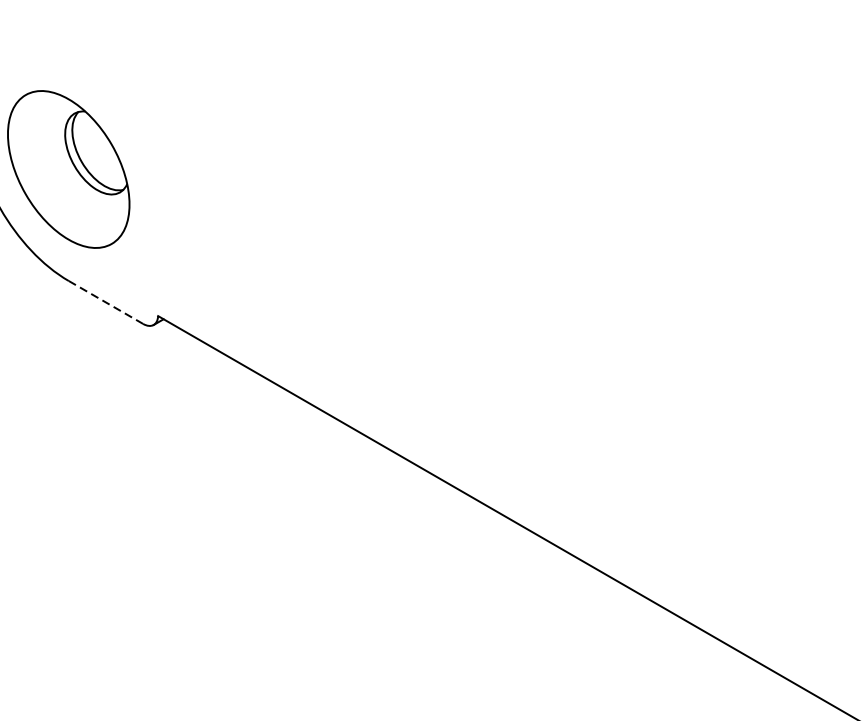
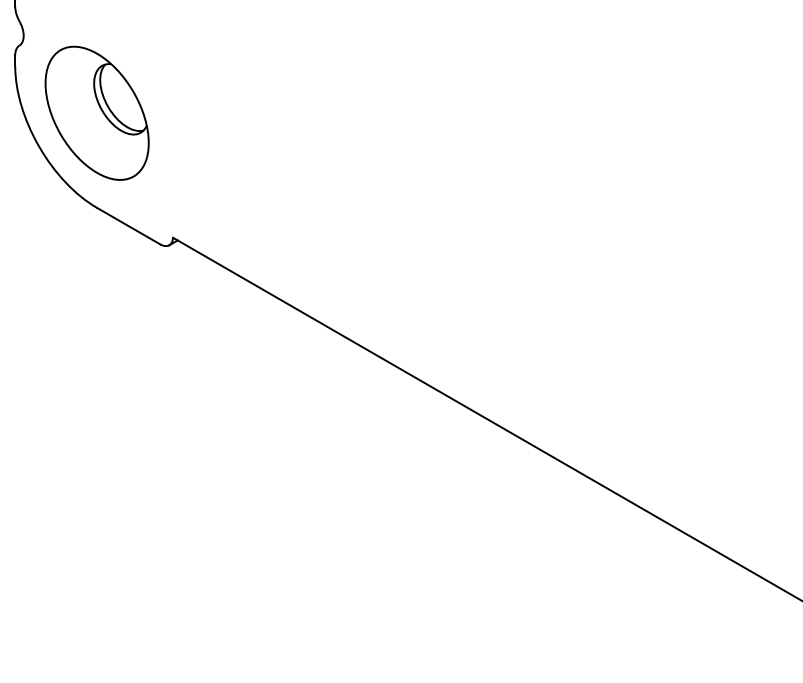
line: (106, 302) -> (129, 226), dashed -> solid

